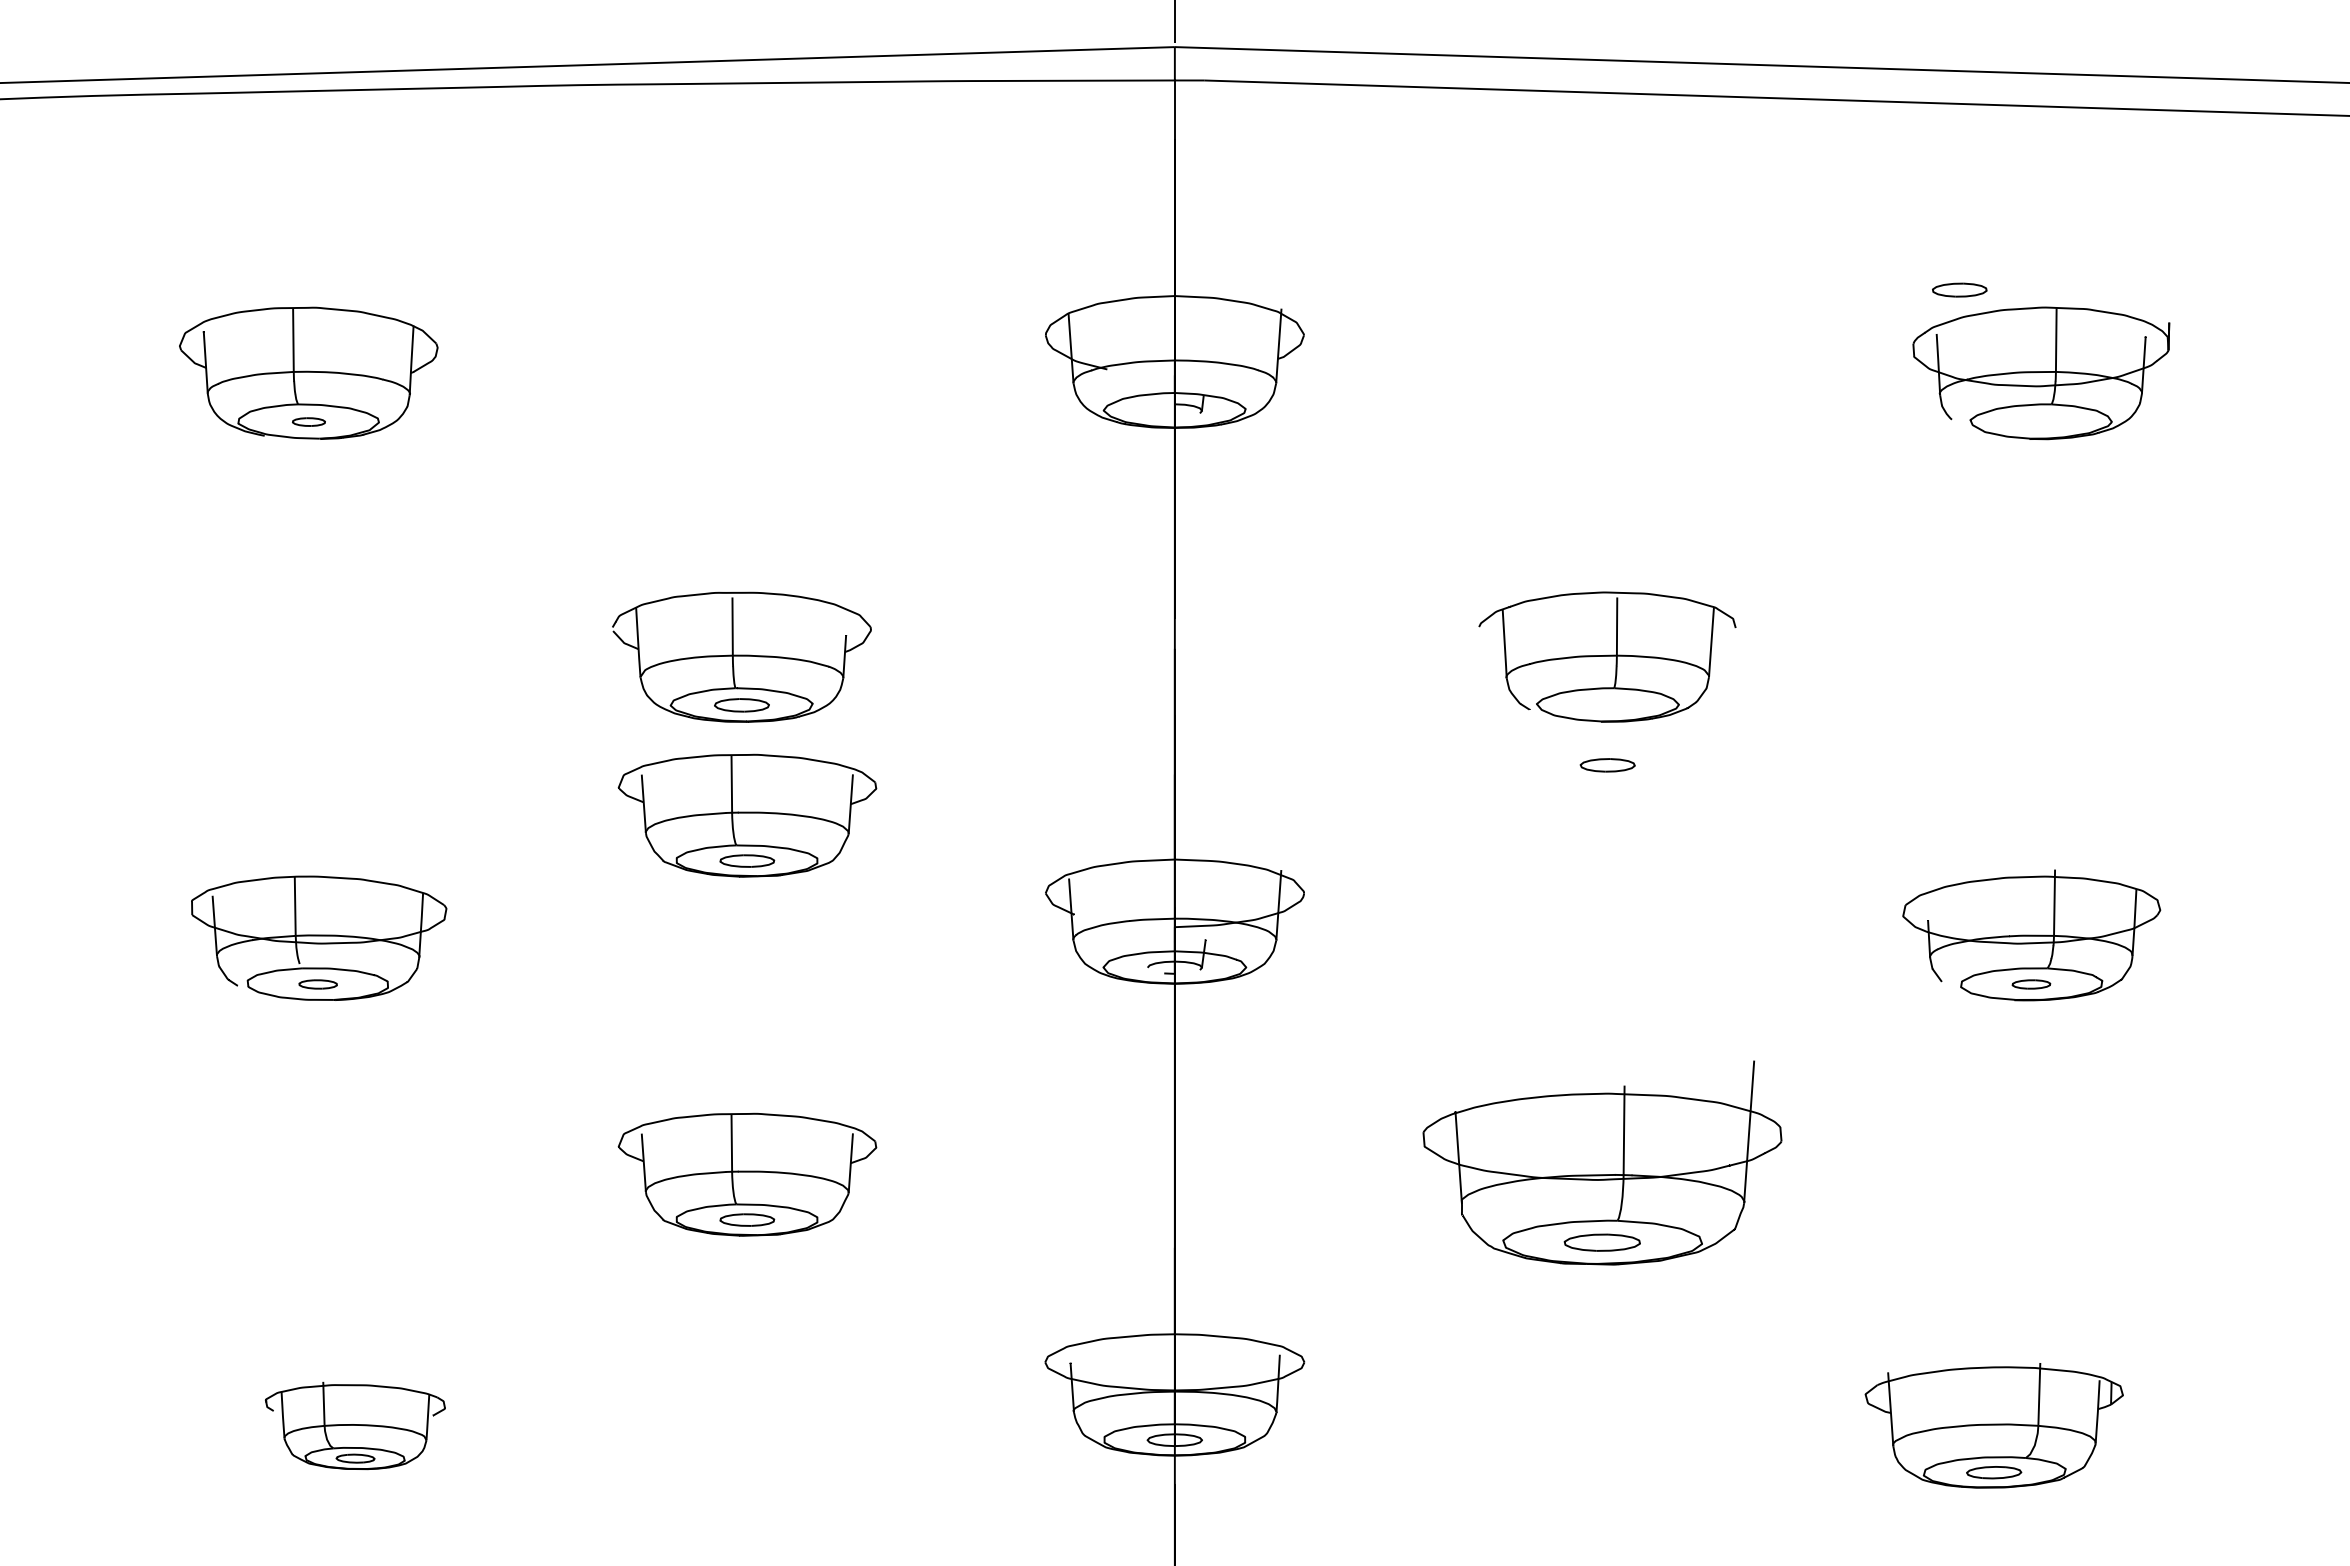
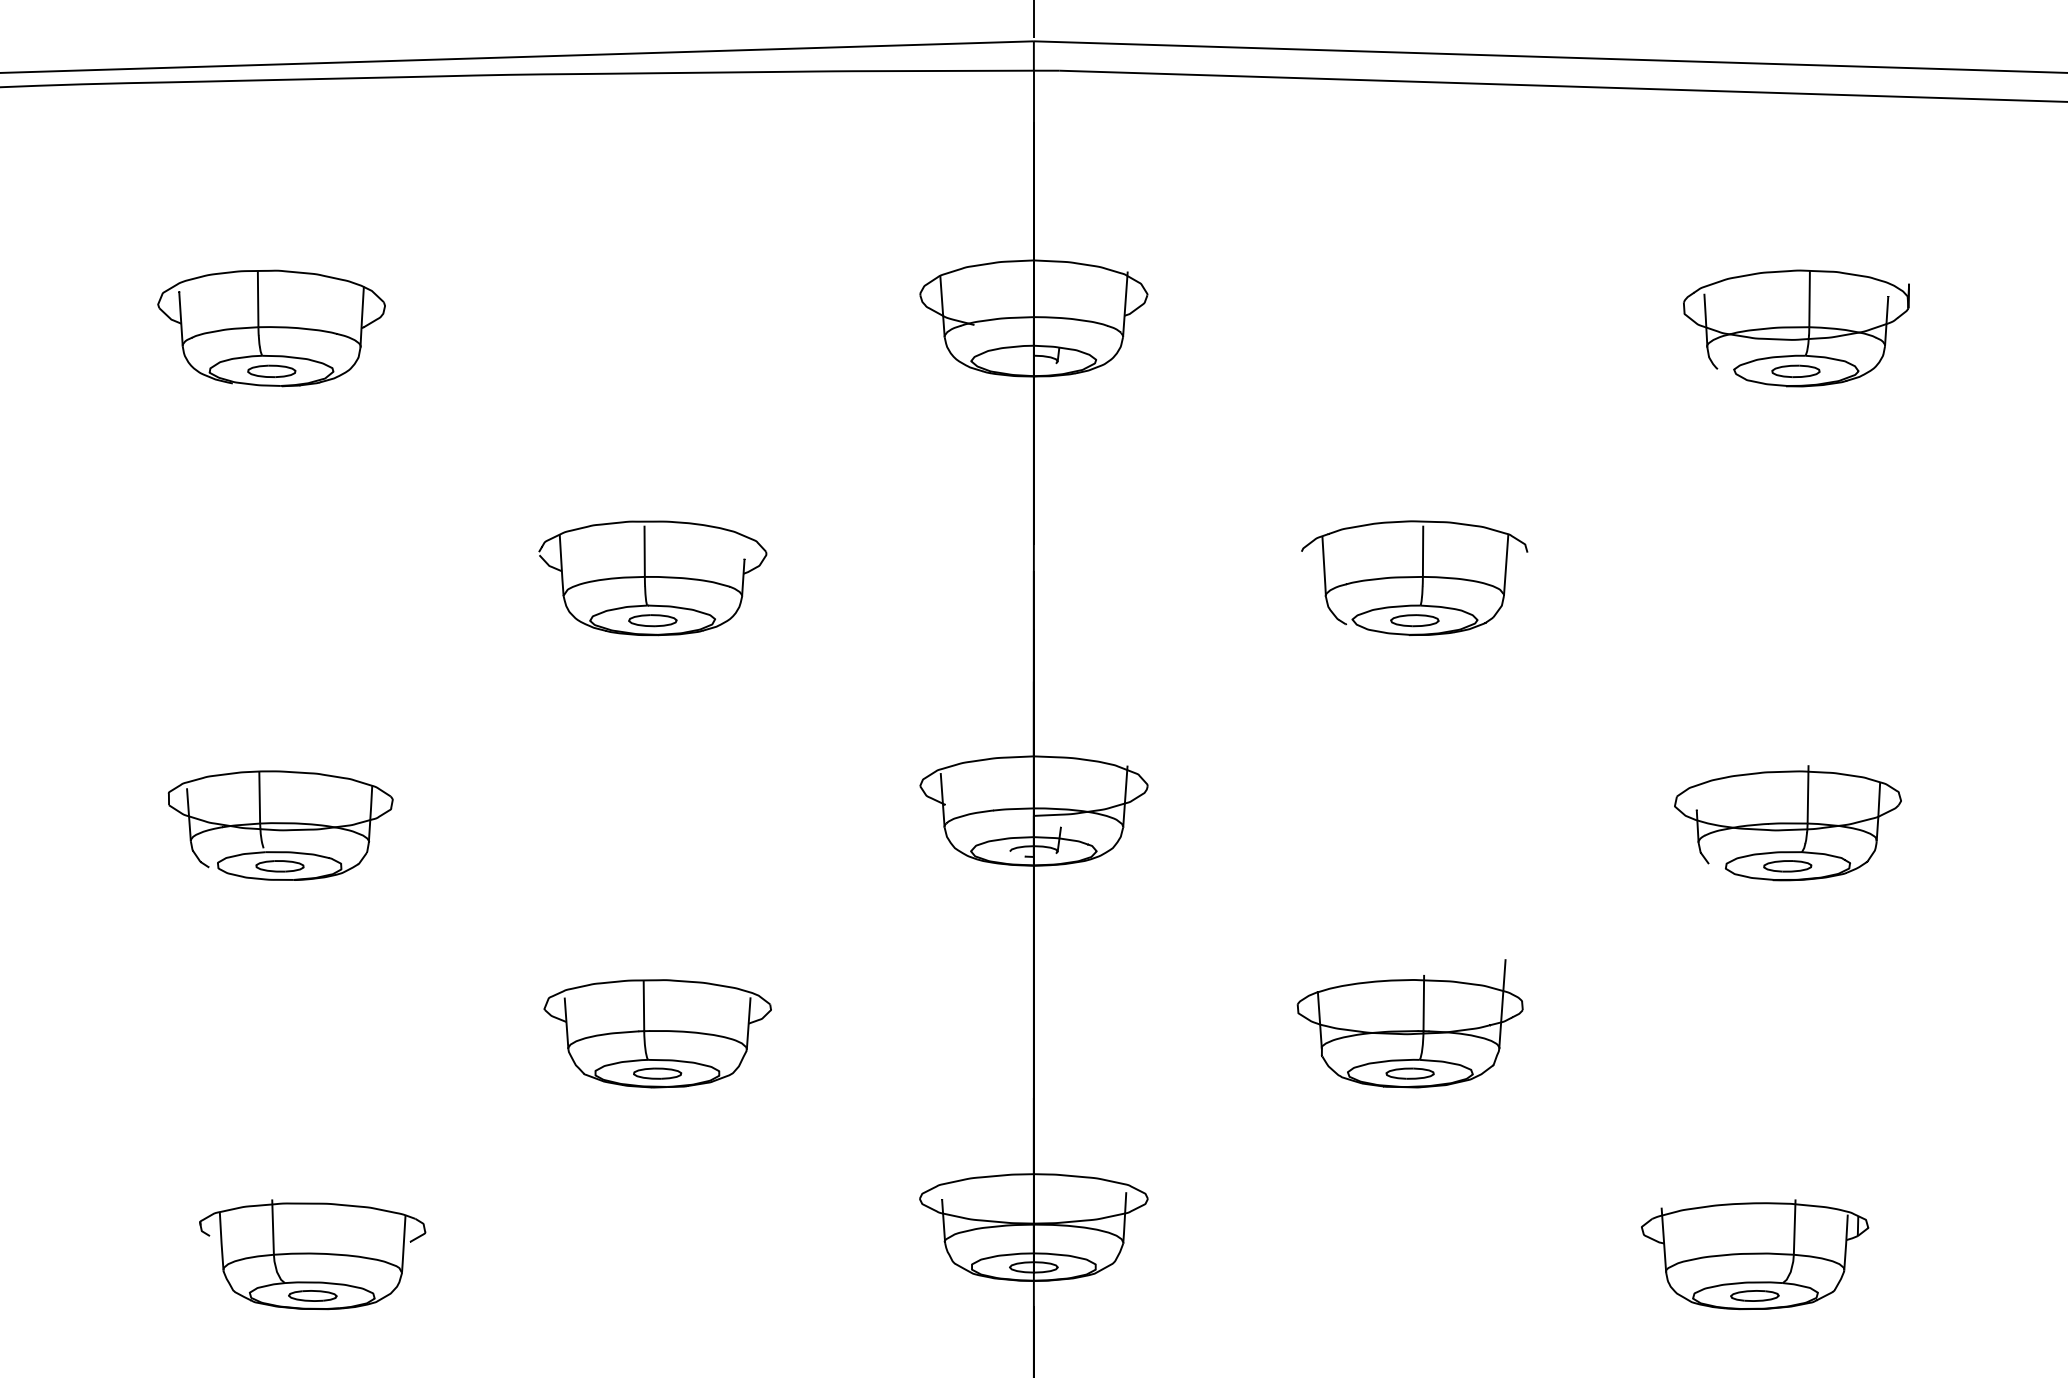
part: (1959, 289) -> (1795, 370), moved
part: (308, 421) -> (271, 370), size x1.67
part: (1607, 765) -> (1414, 620), moved
part: (747, 815) -> (657, 717), removed
part: (317, 984) -> (279, 866), size x1.43
part: (2031, 984) -> (1787, 866), size x1.43
part: (1602, 1163) -> (1410, 1023), size x0.71
part: (355, 1425) -> (312, 1254), size x1.43

